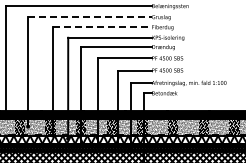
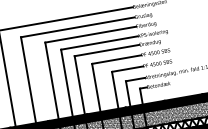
line: (89, 17) -> (77, 27), dashed -> solid
line: (102, 27) -> (90, 34), dashed -> solid

